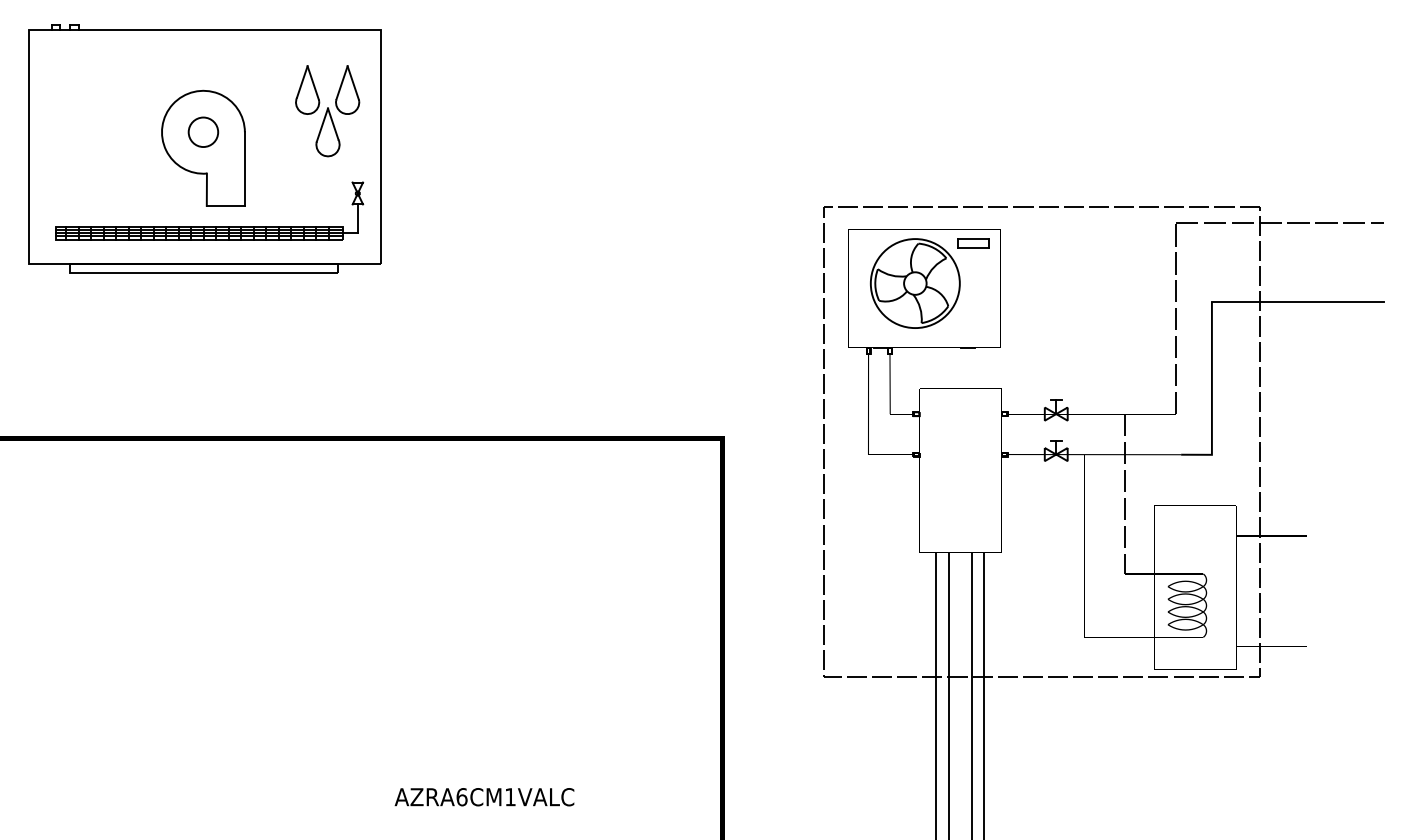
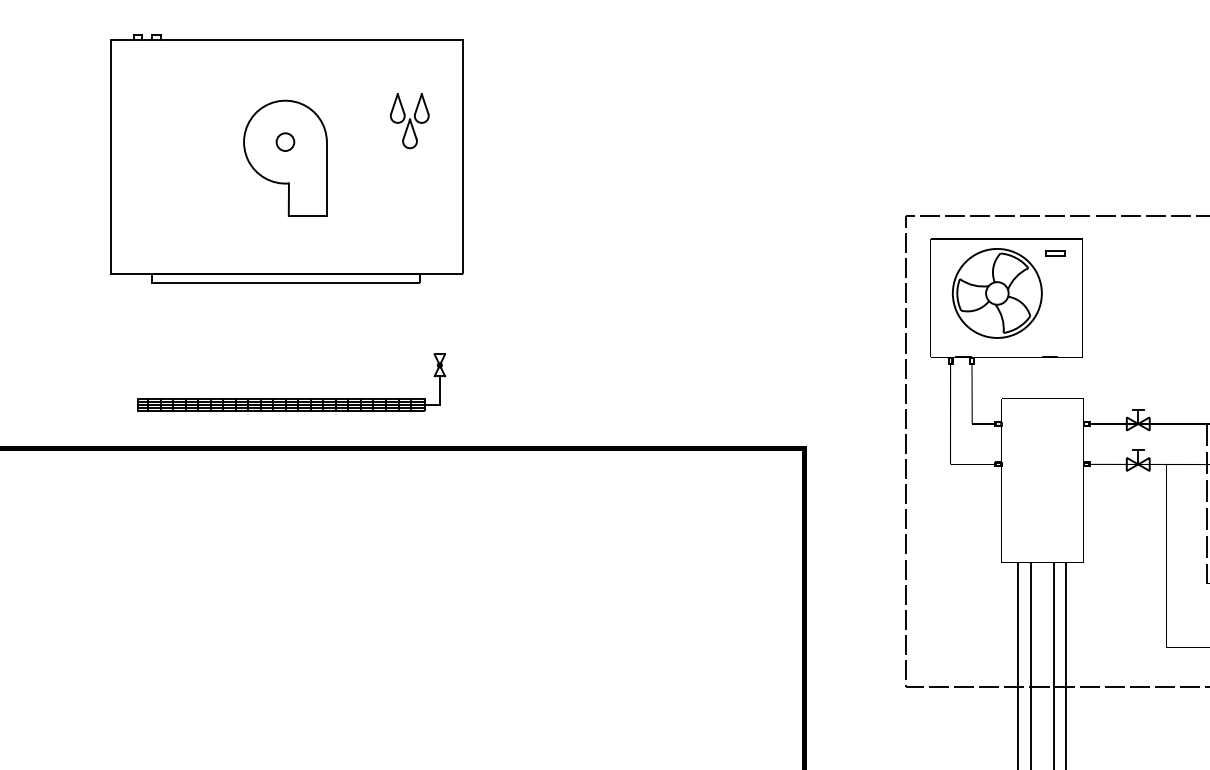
part: (327, 111) -> (409, 121), size x0.6
circle: (203, 132) -> (285, 142), size x0.6
part: (209, 226) -> (291, 398), moved
part: (973, 243) -> (1055, 253), size x0.6

